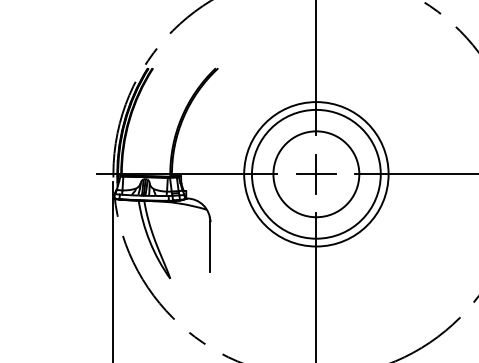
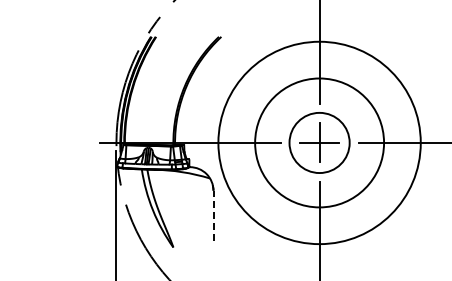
circle: (316, 174) -> (319, 143), size x0.7
circle: (316, 174) -> (319, 143), size x1.4
line: (210, 246) -> (213, 215), solid -> dashed

